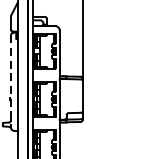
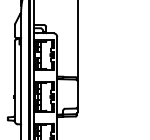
line: (10, 81) -> (14, 81), dashed -> solid

